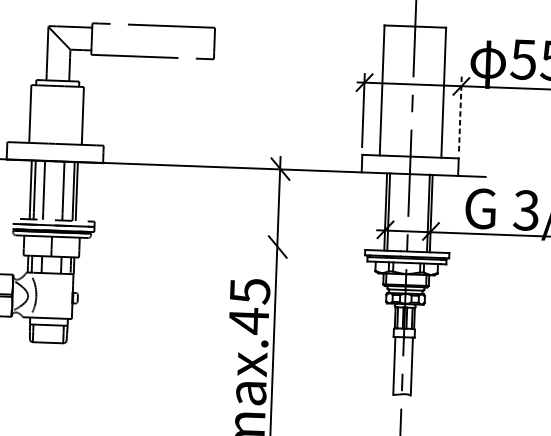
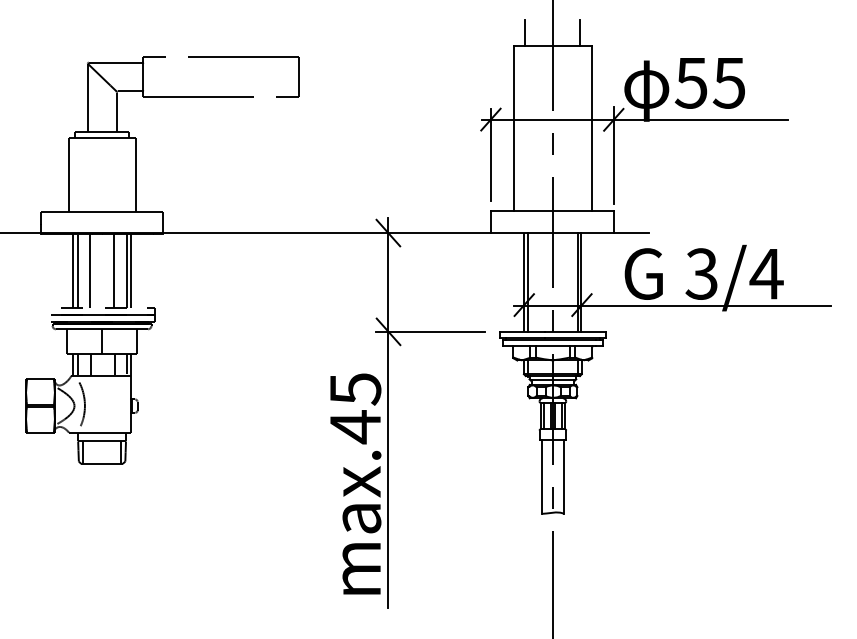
line: (393, 15) -> (524, 33), added
line: (437, 17) -> (580, 33), added
line: (460, 115) -> (613, 156), dashed -> solid
line: (310, 247) -> (430, 331), added

